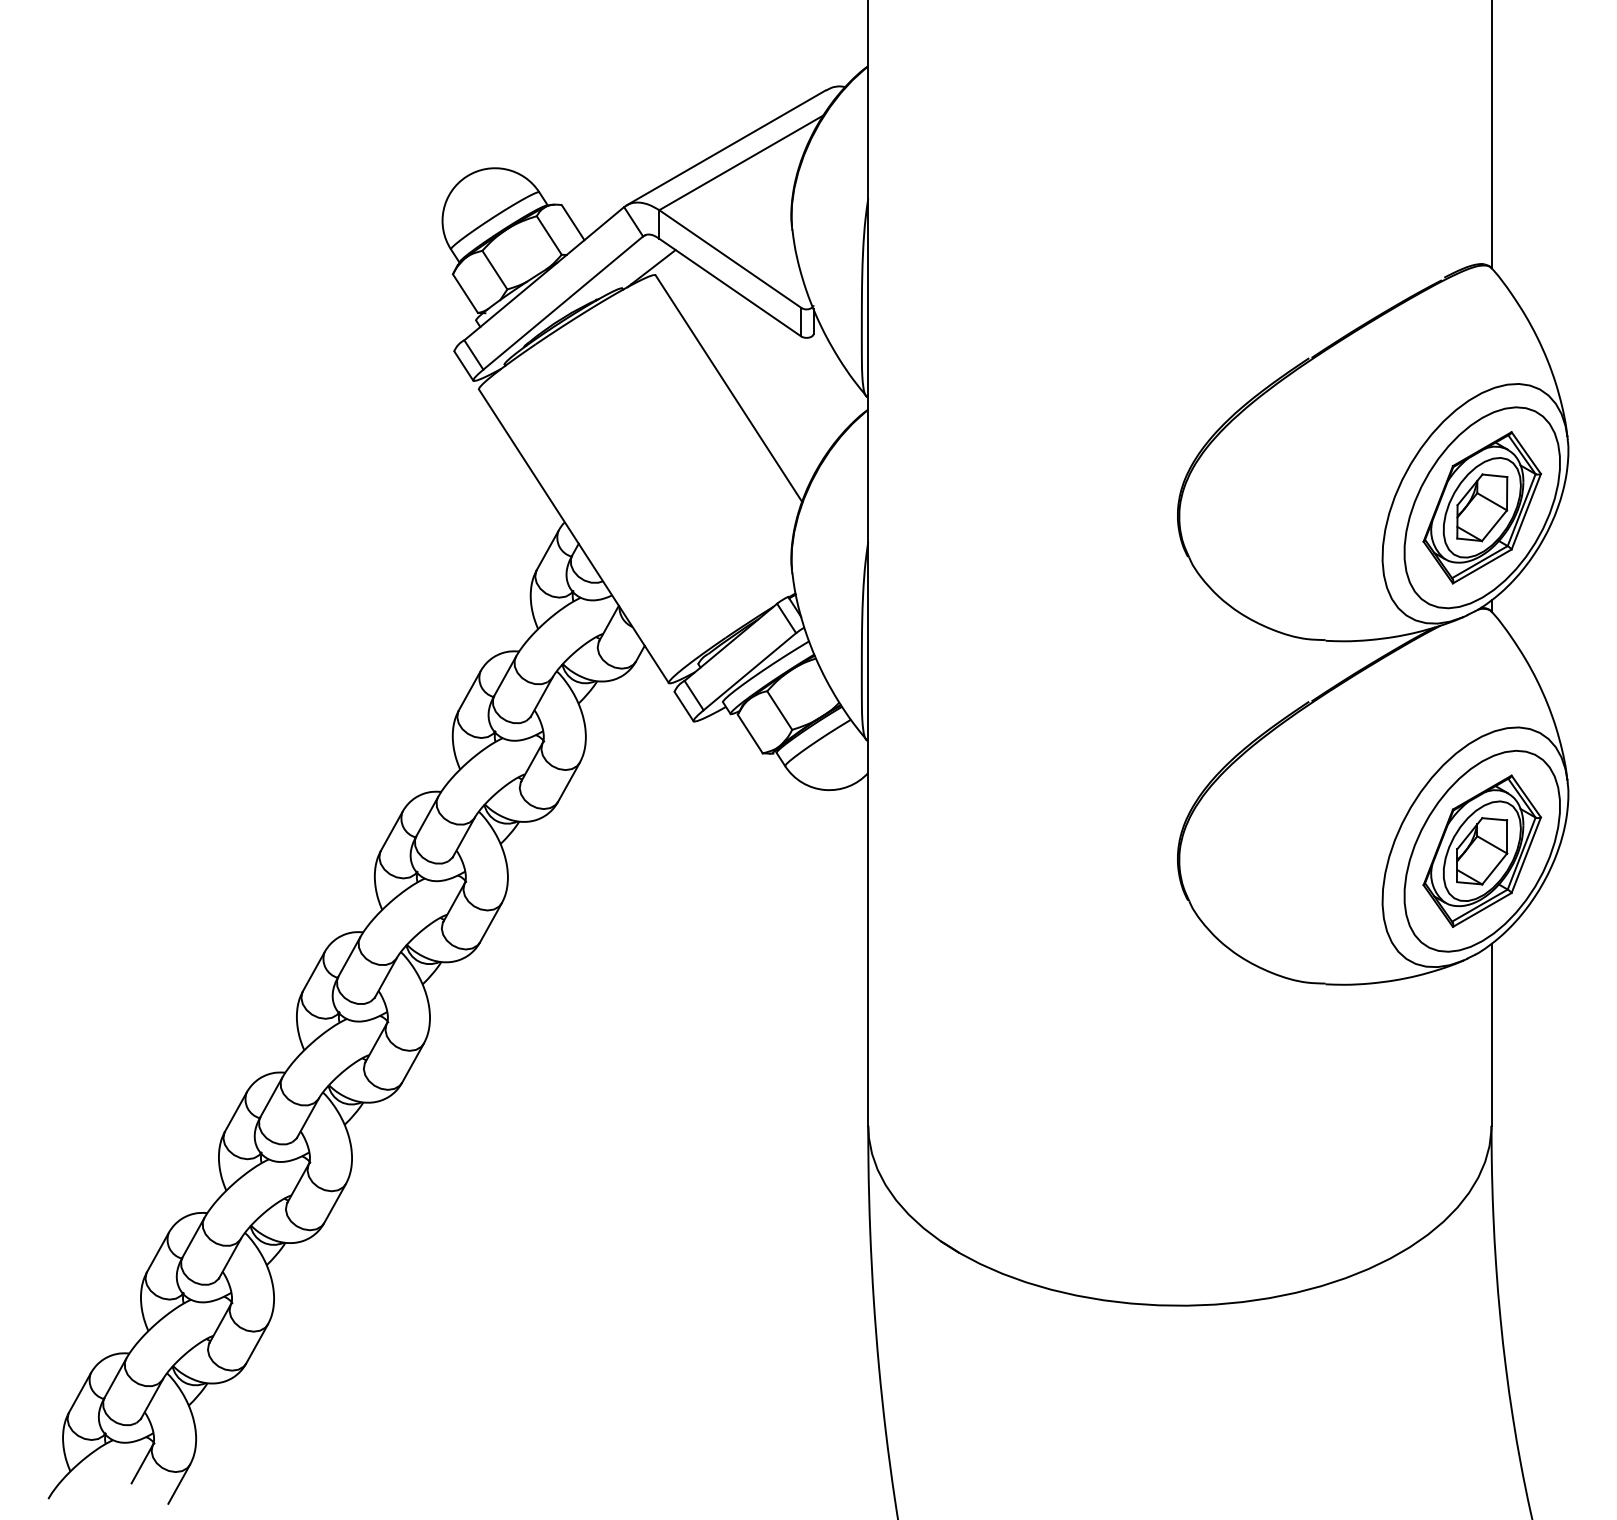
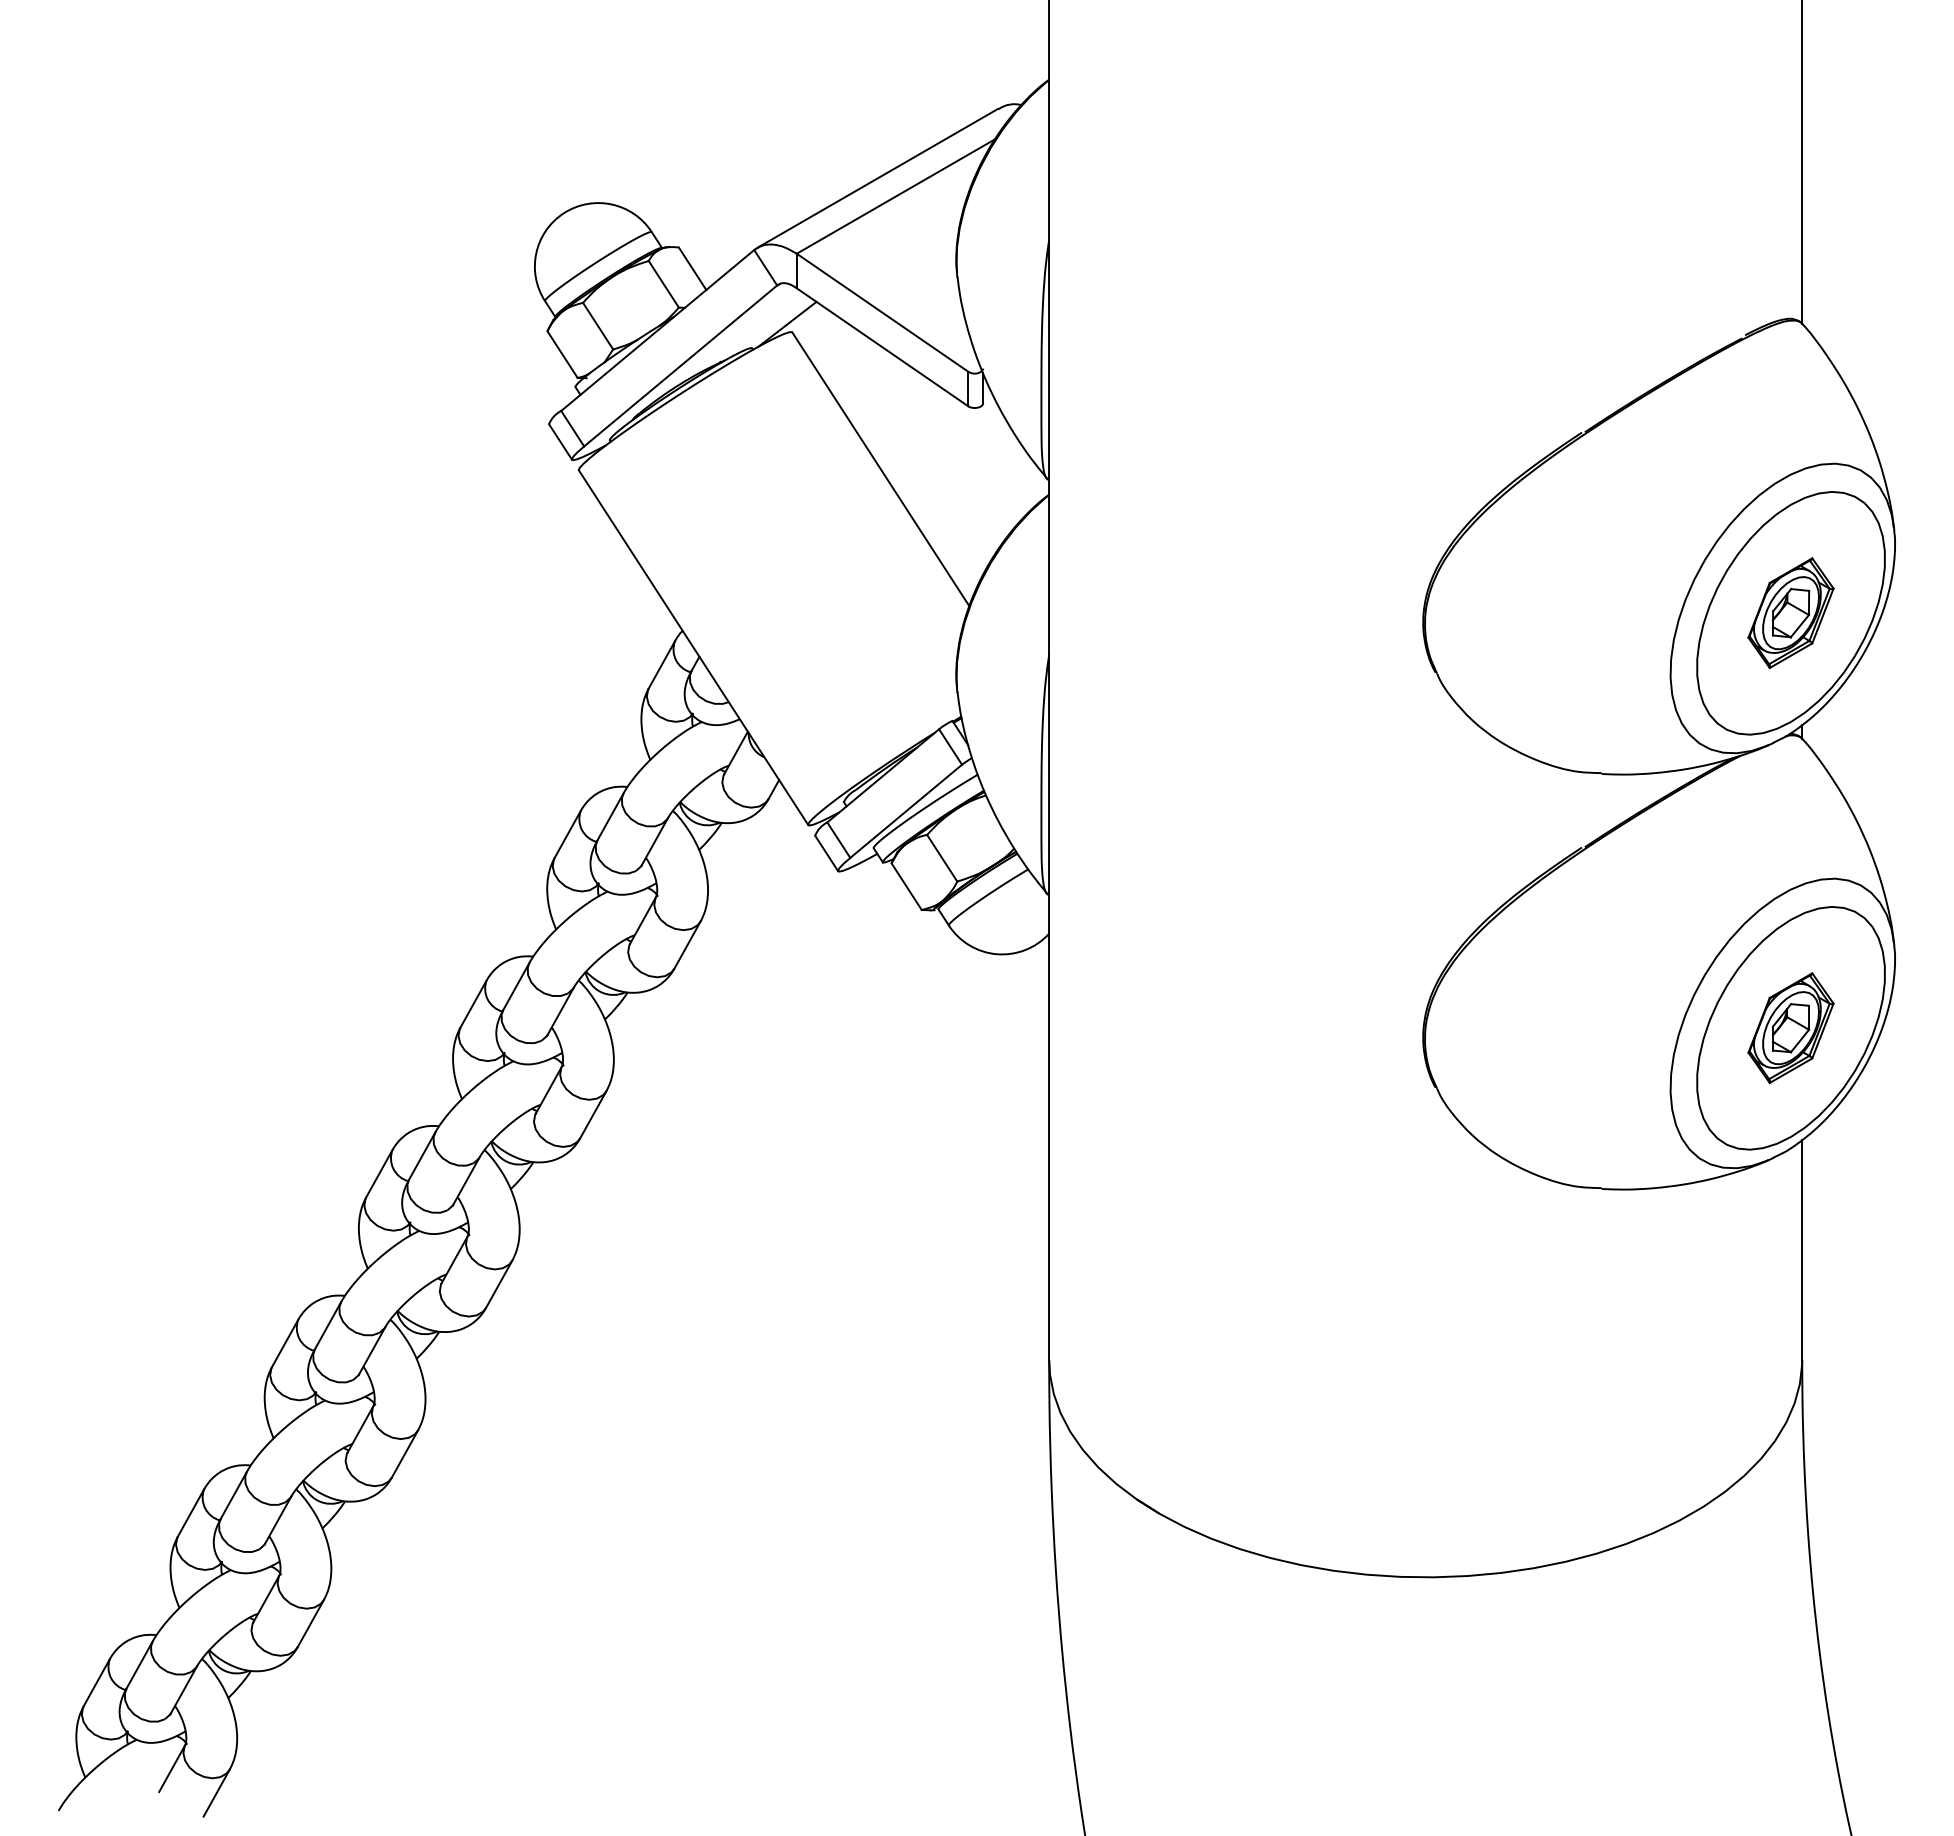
part: (1481, 507) -> (1790, 612), size x0.6
part: (1481, 850) -> (1790, 1027), size x0.6

